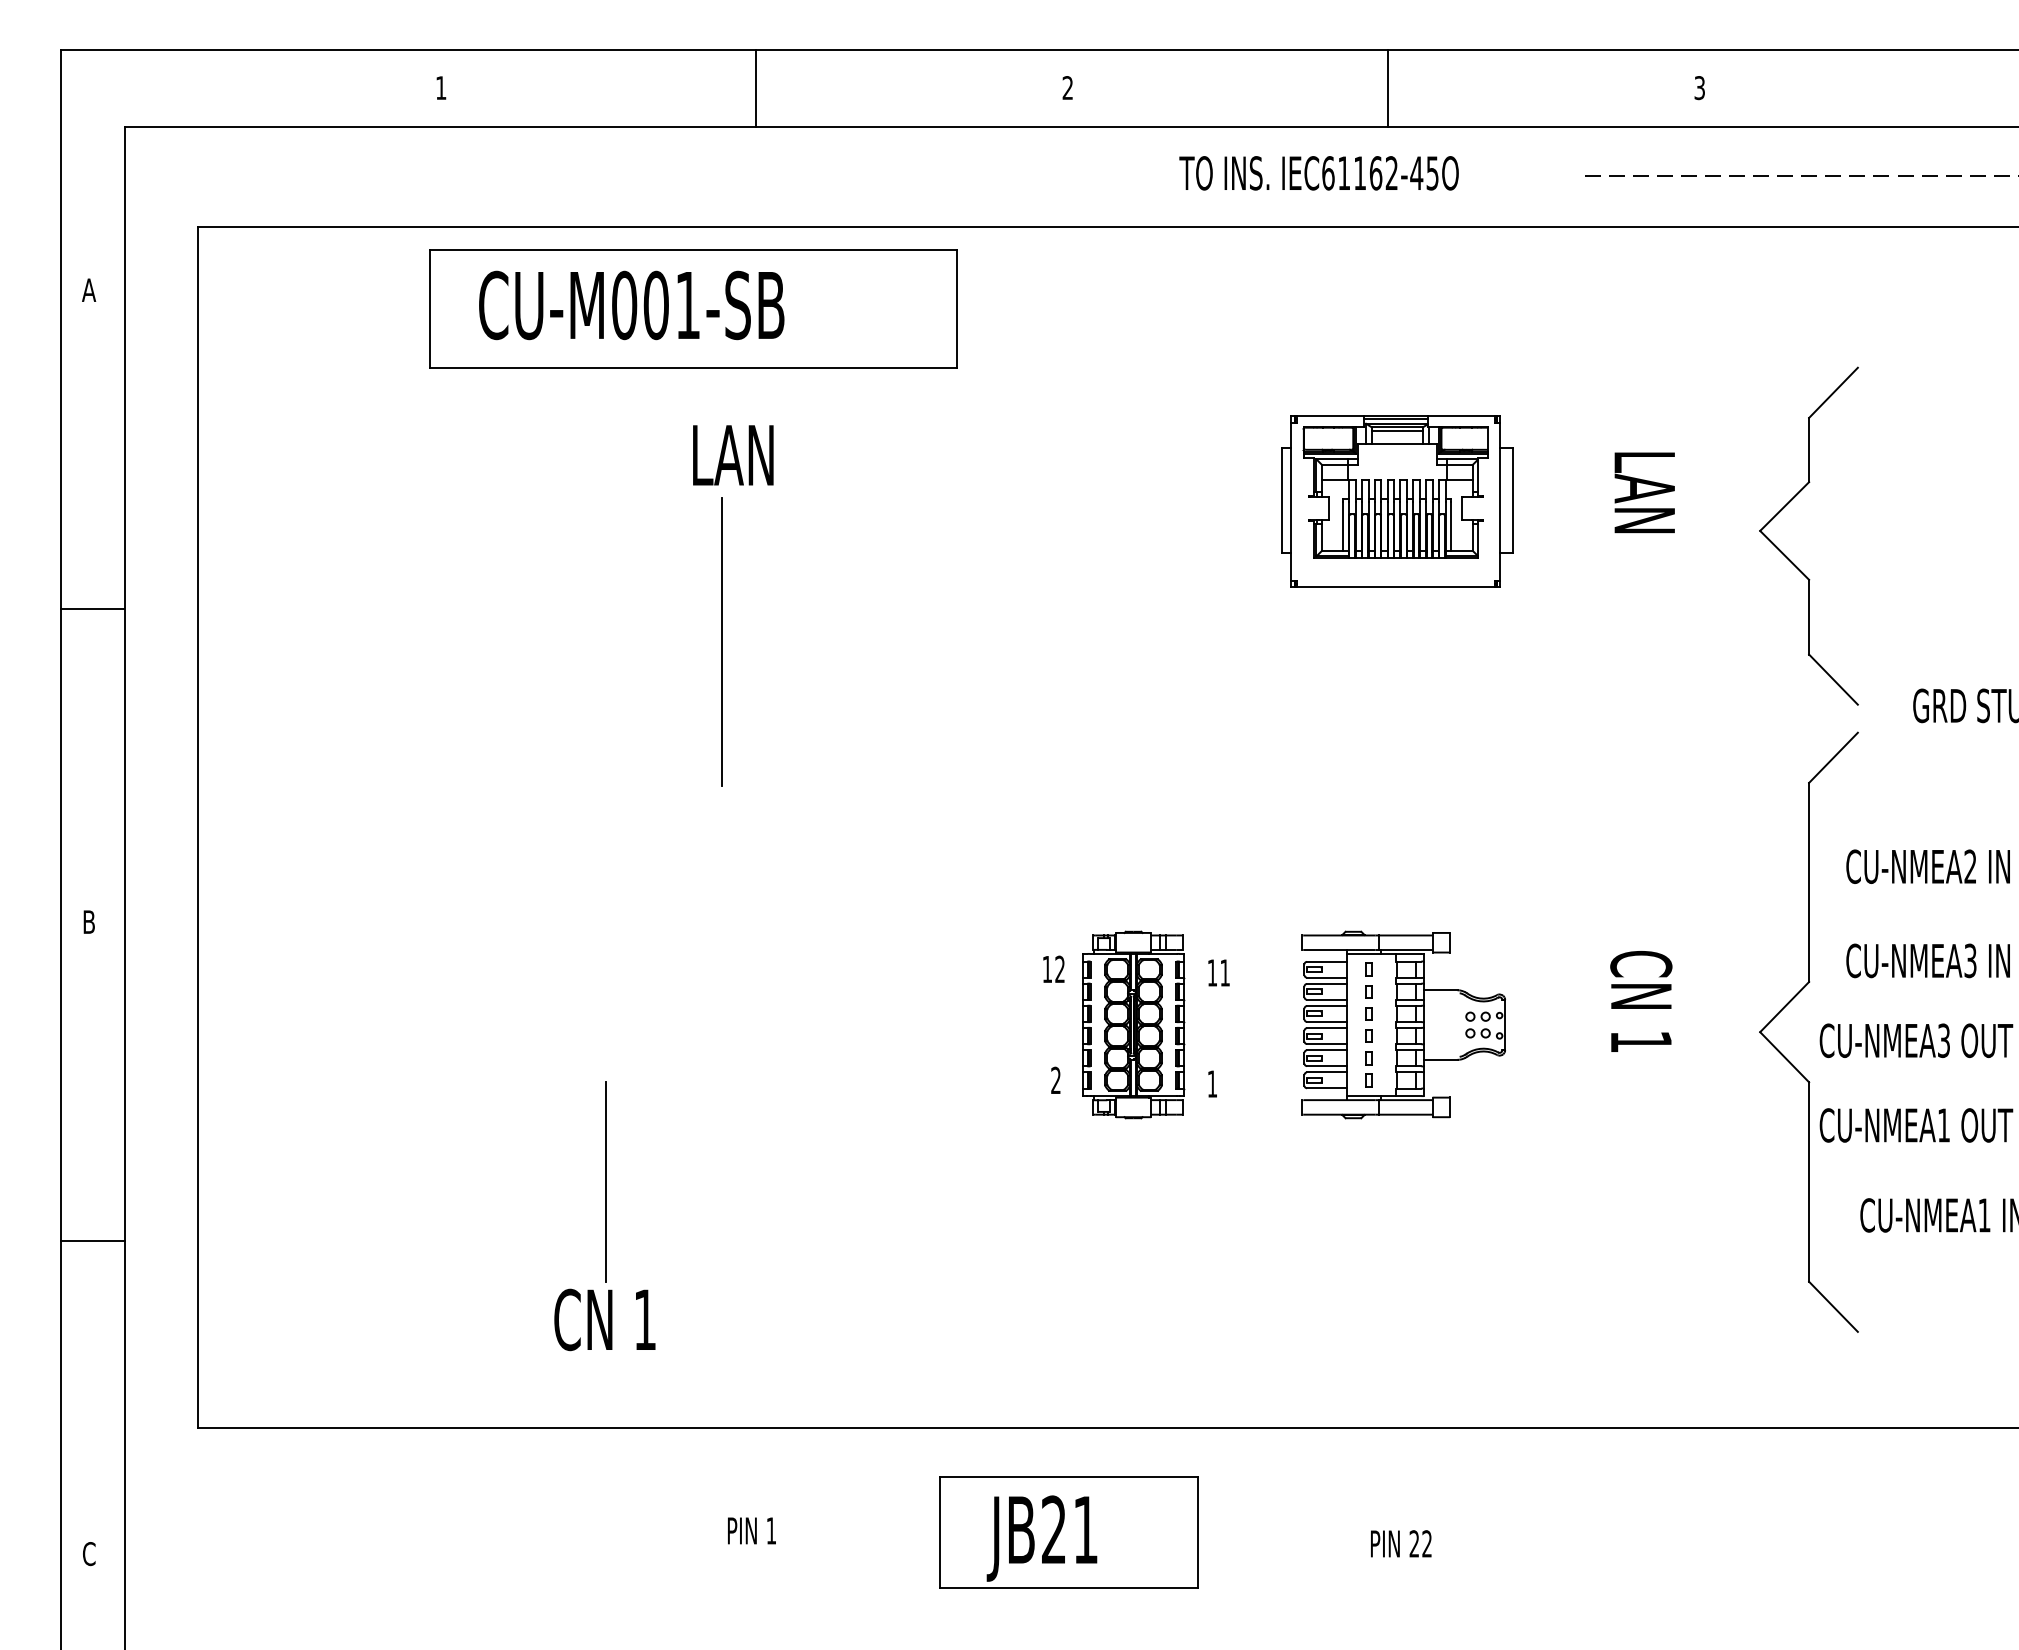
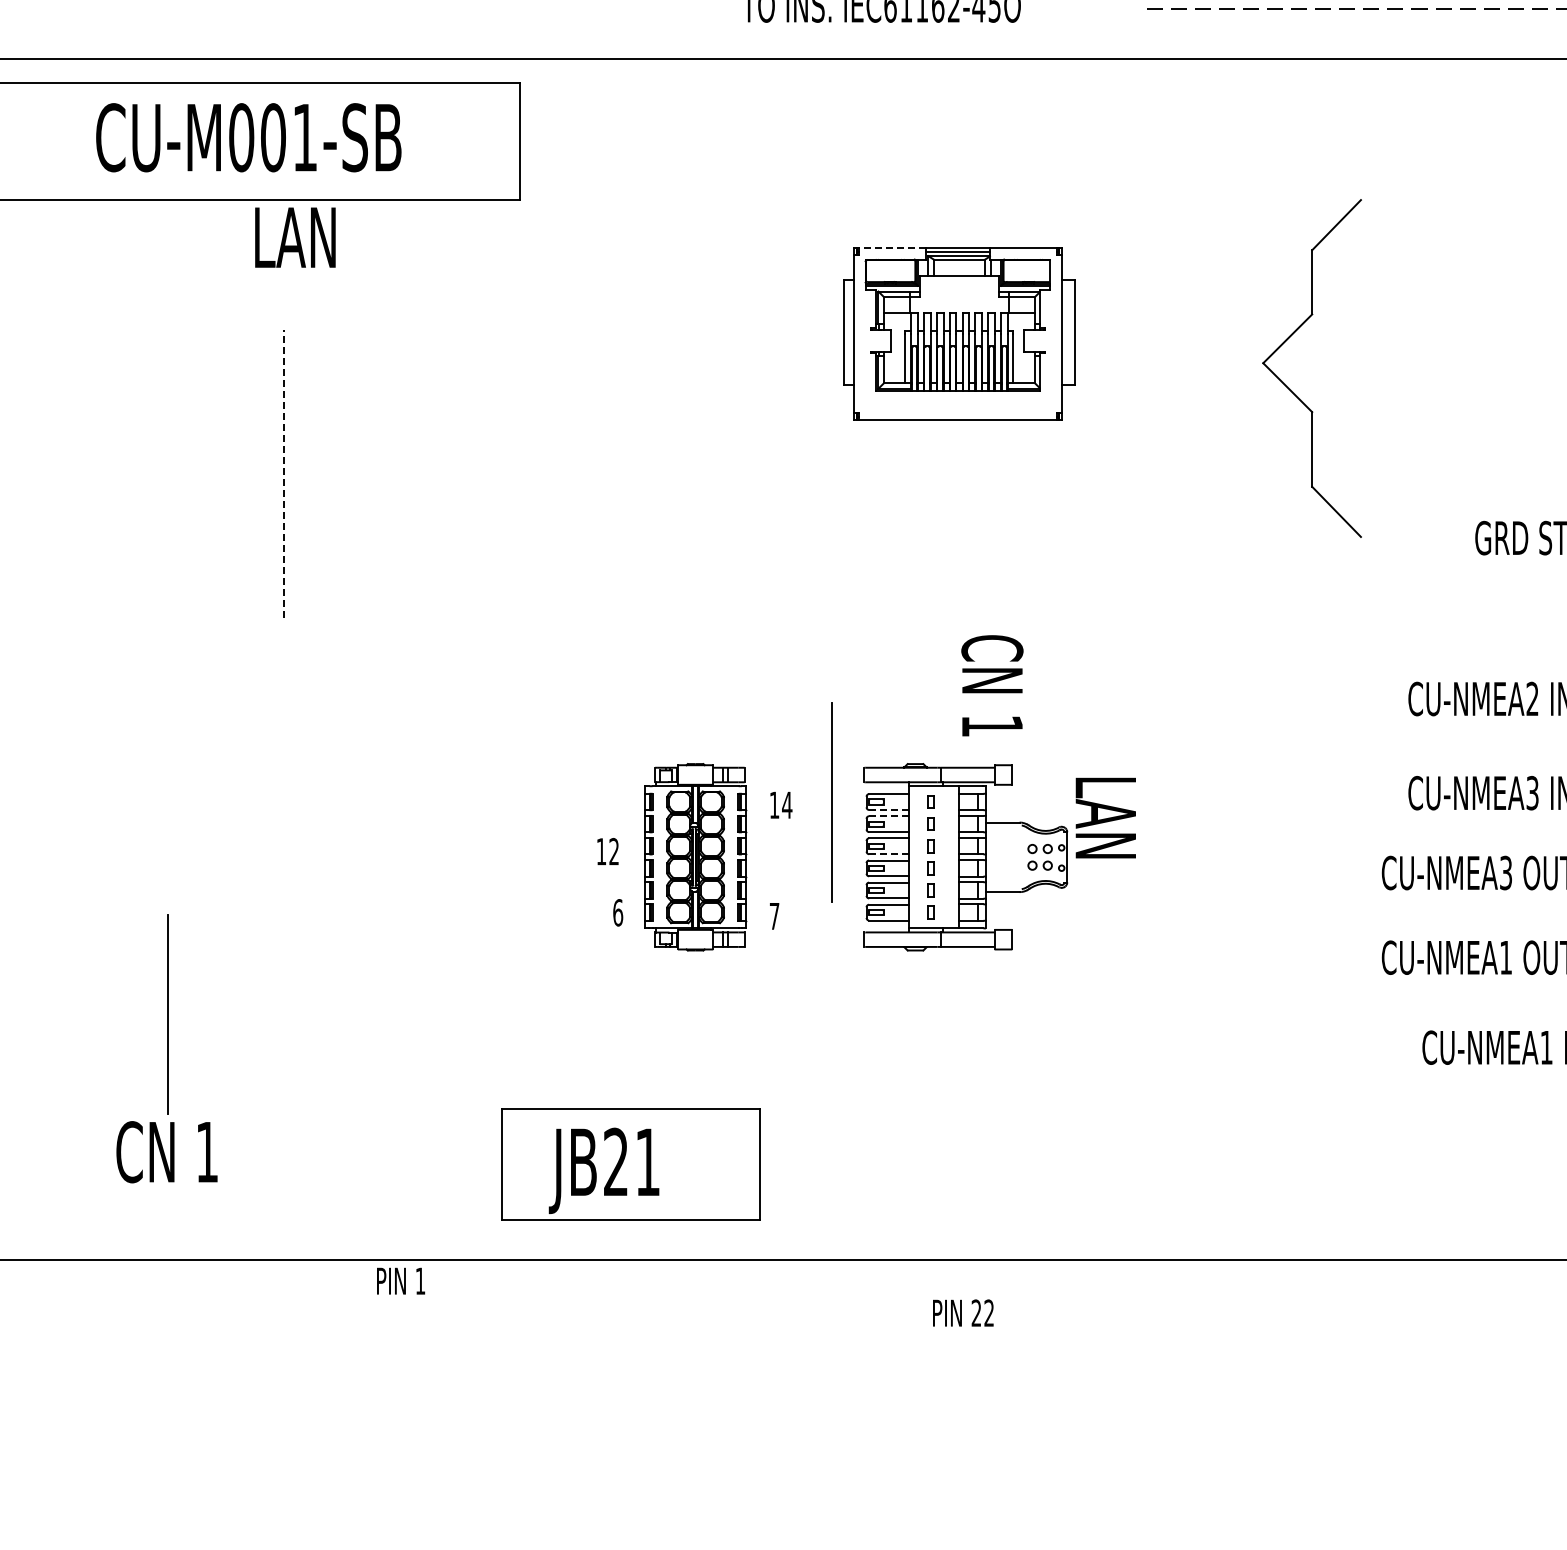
text: (631, 305) -> (248, 137), moved
line: (1329, 416) -> (891, 248), solid -> dashed
line: (1397, 431) -> (959, 263), removed
text: (733, 455) -> (295, 237), moved
text: (1644, 492) -> (1105, 817), moved
part: (1787, 556) -> (1290, 388), moved
line: (722, 641) -> (284, 473), solid -> dashed
text: (1053, 968) -> (607, 850), moved
line: (1269, 969) -> (831, 801), added
text: (1224, 972) -> (786, 804), 11 -> 14
line: (1326, 977) -> (888, 809), solid -> dashed
line: (1326, 984) -> (888, 816), solid -> dashed
text: (1641, 1001) -> (992, 685), moved
part: (1785, 1007) -> (1347, 839), removed
line: (1326, 1021) -> (888, 853), solid -> dashed
text: (1056, 1080) -> (618, 912), 2 -> 6
text: (1212, 1083) -> (774, 915), 1 -> 7
text: (751, 1530) -> (400, 1280), moved
part: (1068, 1532) -> (630, 1164), moved
text: (1401, 1543) -> (963, 1312), moved

